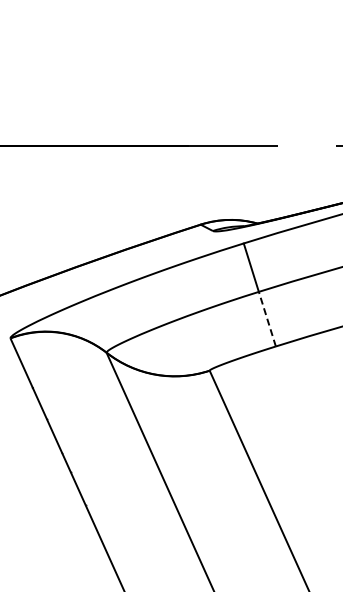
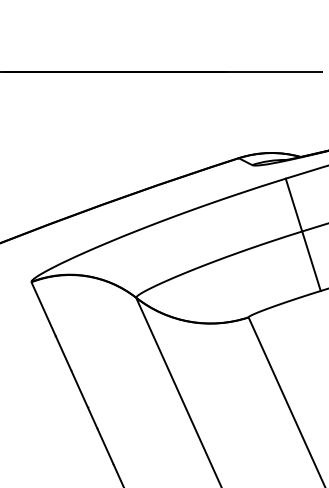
line: (267, 319) -> (311, 261), dashed -> solid

